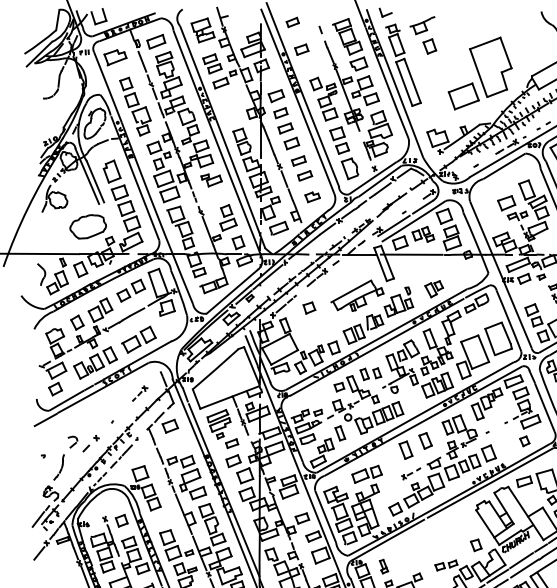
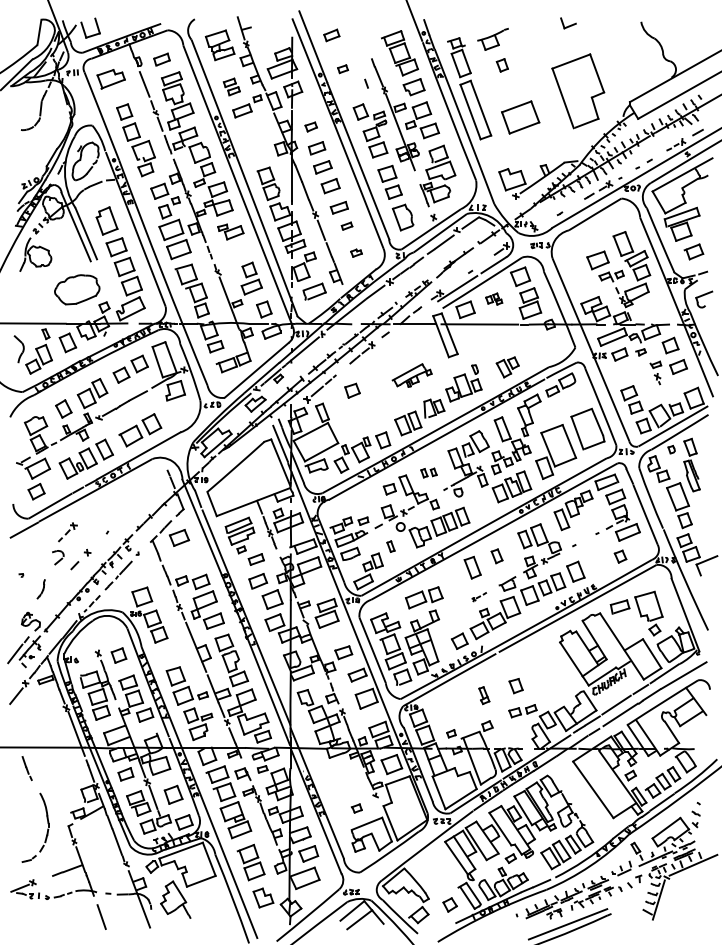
part: (385, 12) -> (568, 23), moved
line: (320, 29) -> (366, 83), moved
part: (155, 41) -> (161, 59), size x0.7
part: (429, 46) -> (502, 65), size x0.7
part: (301, 49) -> (342, 68), size x0.6
part: (212, 63) -> (231, 86), size x0.7
part: (275, 95) -> (310, 126), size x0.6
part: (463, 96) -> (520, 117), moved
part: (304, 175) -> (346, 225), size x0.6
part: (312, 197) -> (356, 253), size x0.6
part: (422, 233) -> (493, 298), size x0.6
part: (356, 295) -> (411, 375), size x0.6
part: (370, 373) -> (428, 472), size x0.6
part: (139, 393) -> (67, 532), moved
part: (339, 433) -> (390, 546), size x0.6
part: (425, 441) -> (496, 556), size x0.7
part: (59, 467) -> (41, 589), size x0.6
part: (411, 473) -> (479, 596), size x0.6
part: (475, 545) -> (515, 686), moved
part: (384, 566) -> (484, 695), moved

